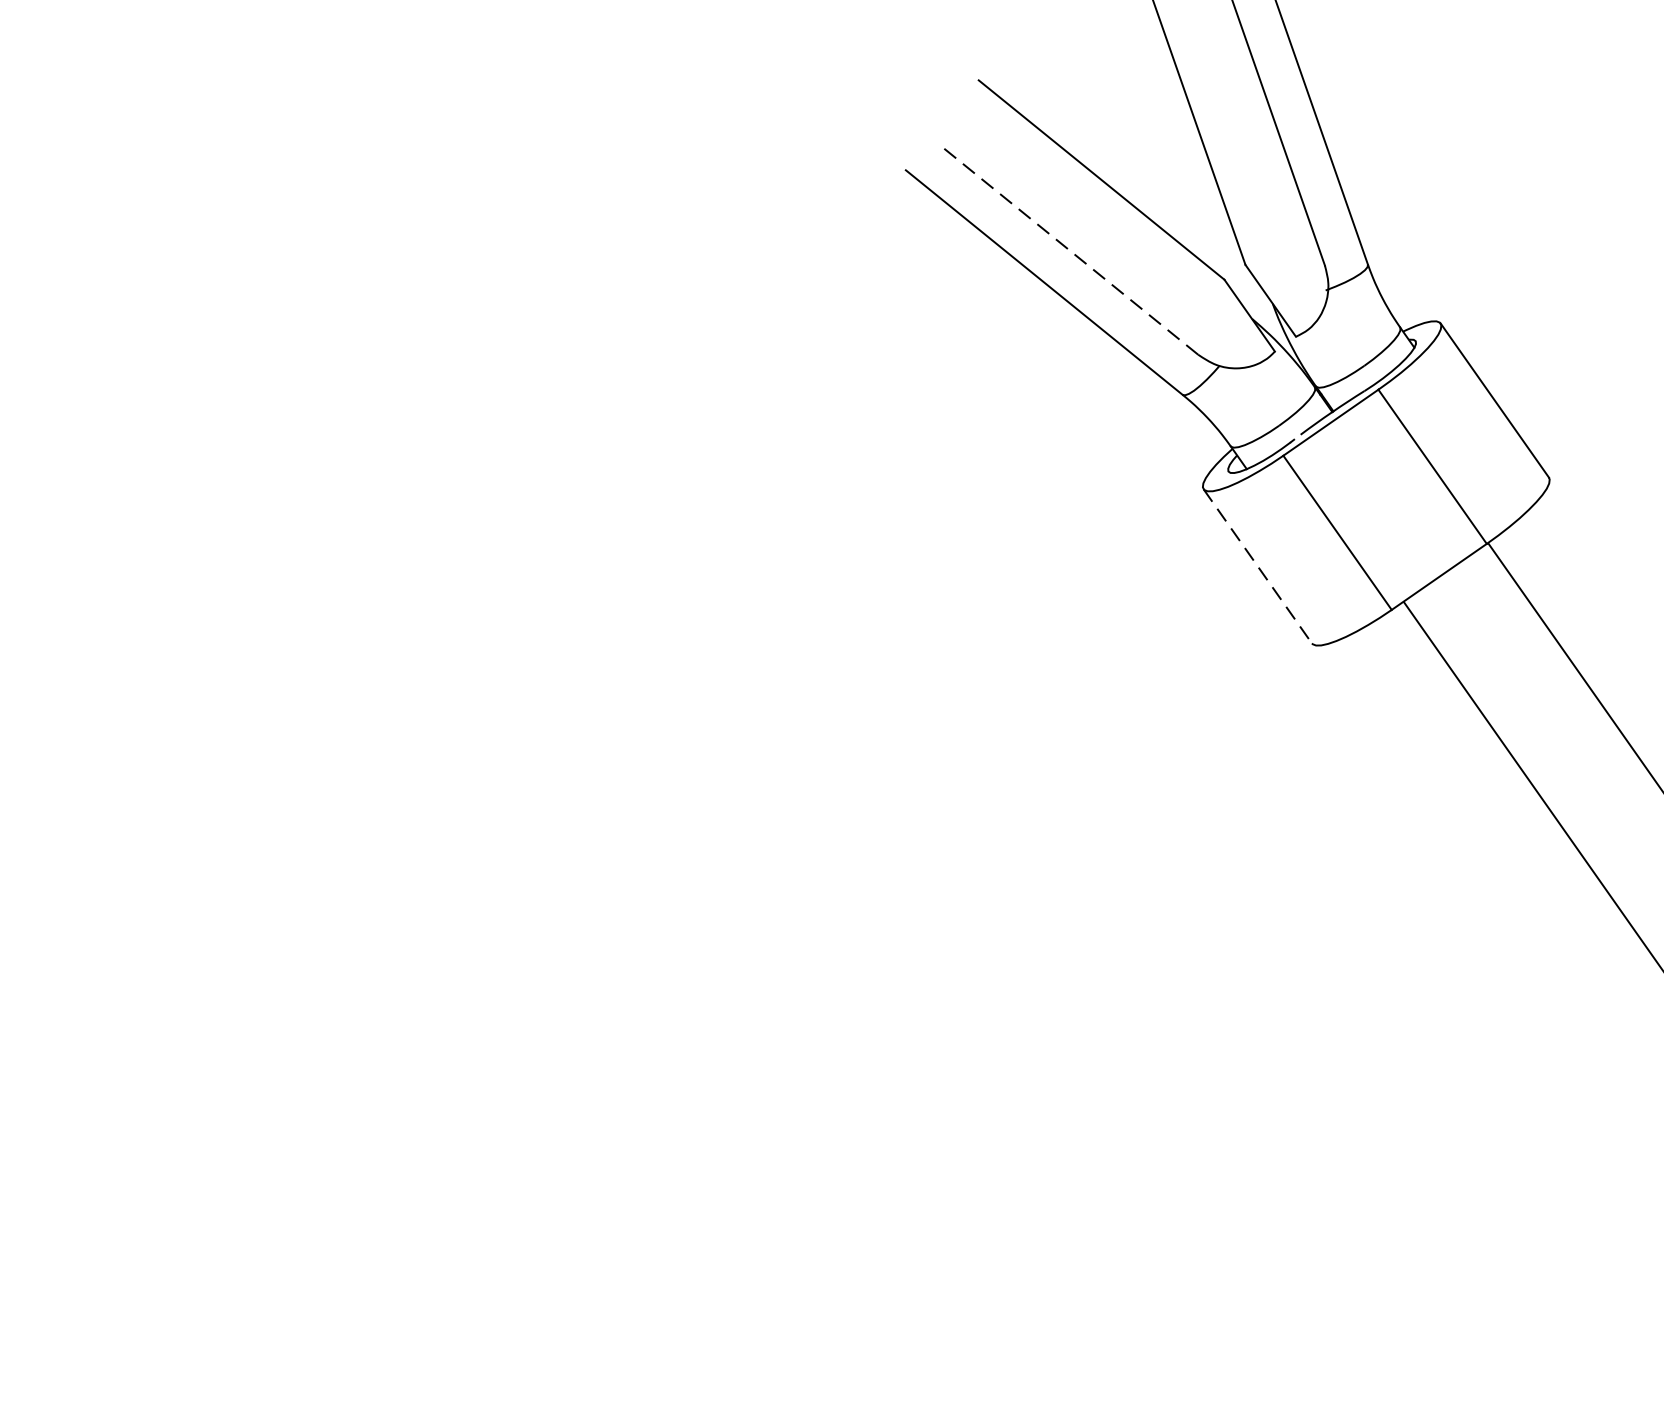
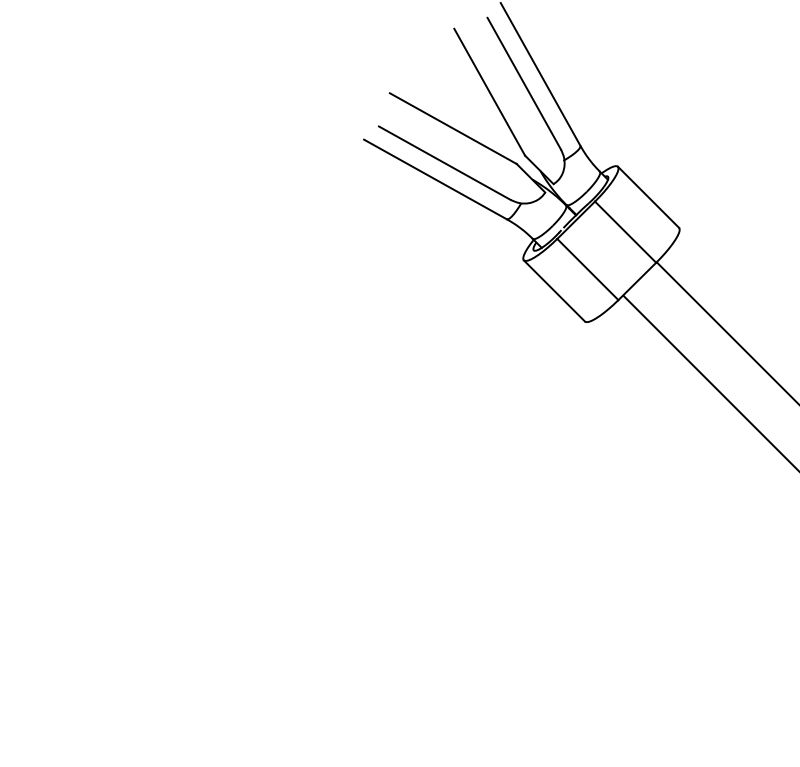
line: (1069, 249) -> (444, 162), dashed -> solid
line: (1257, 567) -> (554, 291), dashed -> solid

